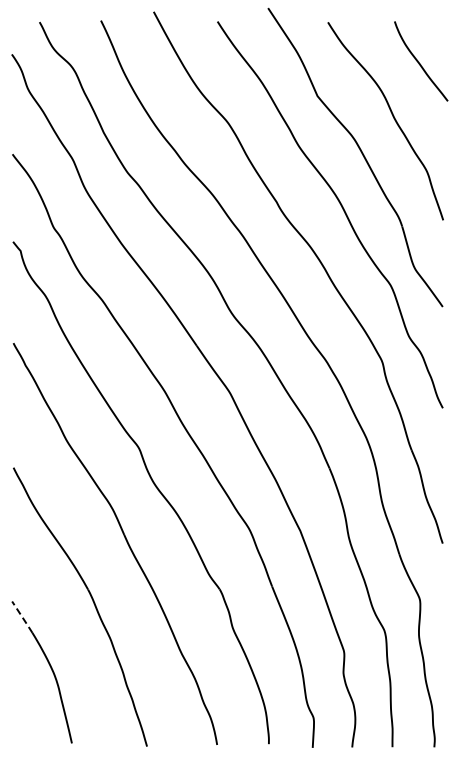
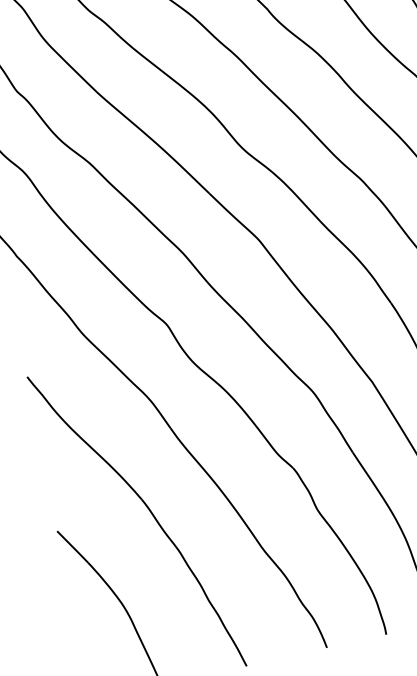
line: (22, 616) -> (72, 546), dashed -> solid

